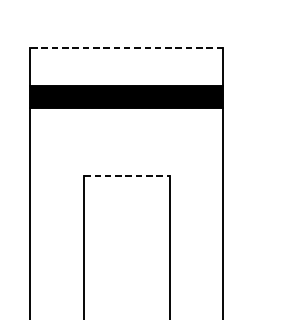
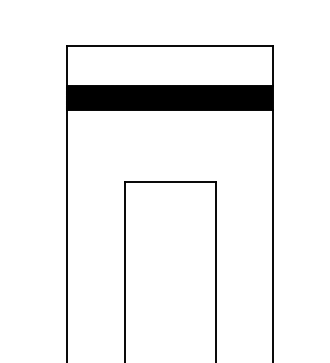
line: (126, 48) -> (169, 46), dashed -> solid
line: (127, 176) -> (170, 182), dashed -> solid

